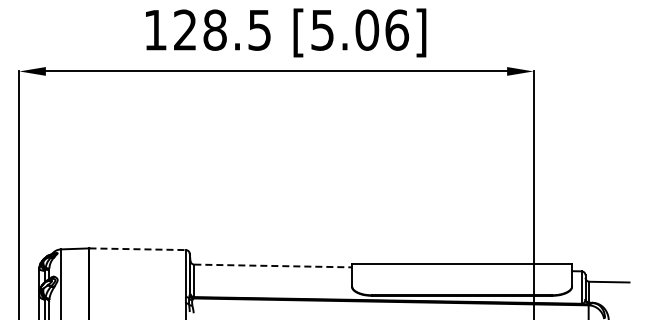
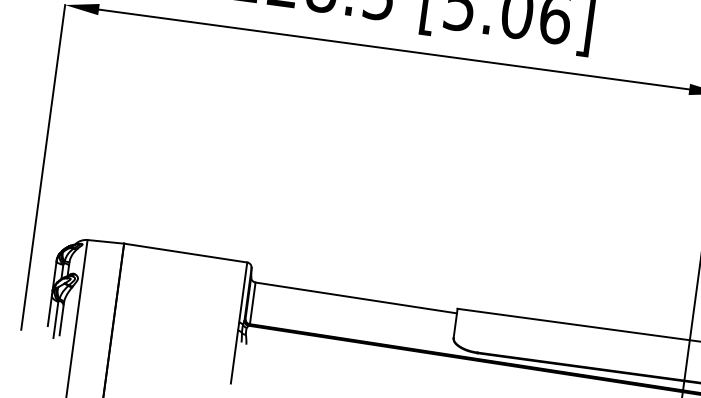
line: (138, 249) -> (186, 253), dashed -> solid
line: (273, 265) -> (356, 297), dashed -> solid

